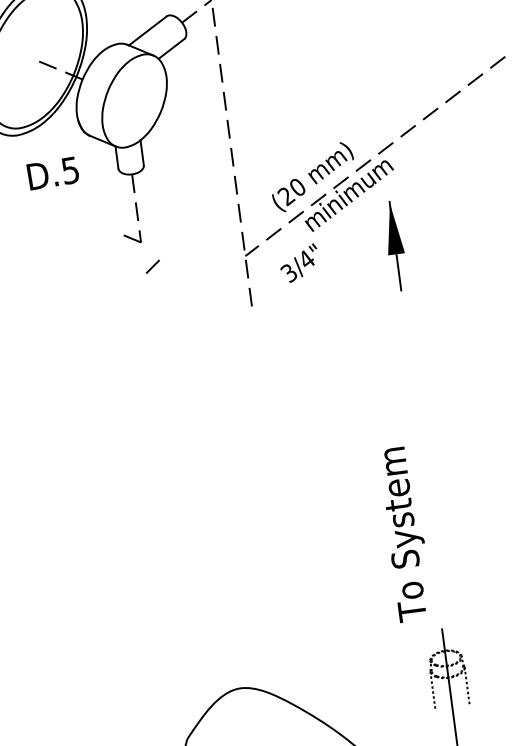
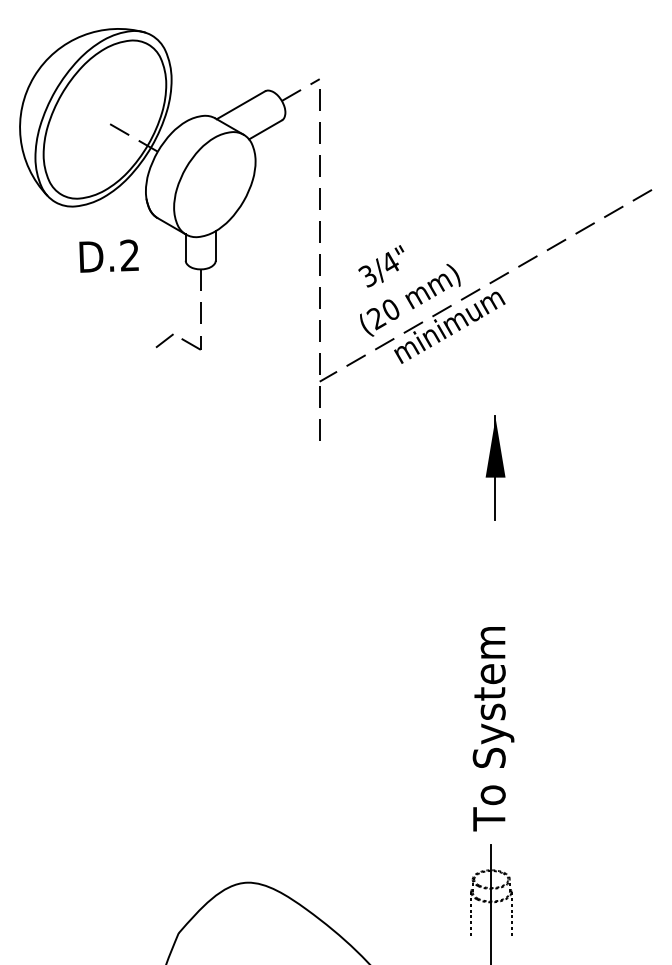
text: (70, 170) -> (129, 255), D.5 -> D.2
part: (395, 245) -> (495, 467), moved
text: (299, 263) -> (381, 266), moved
line: (152, 266) -> (164, 340), moved
text: (405, 534) -> (493, 729), moved

